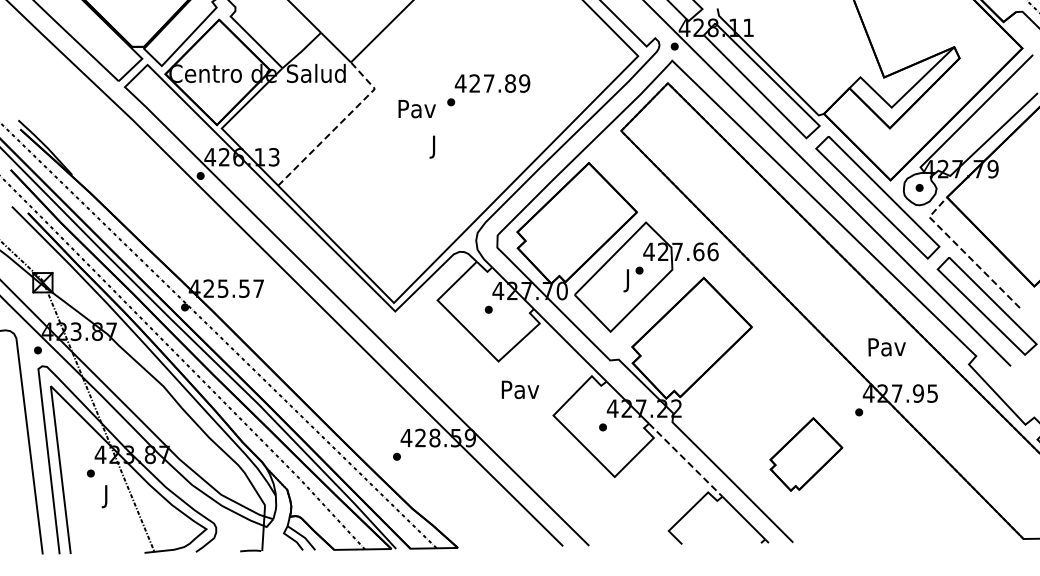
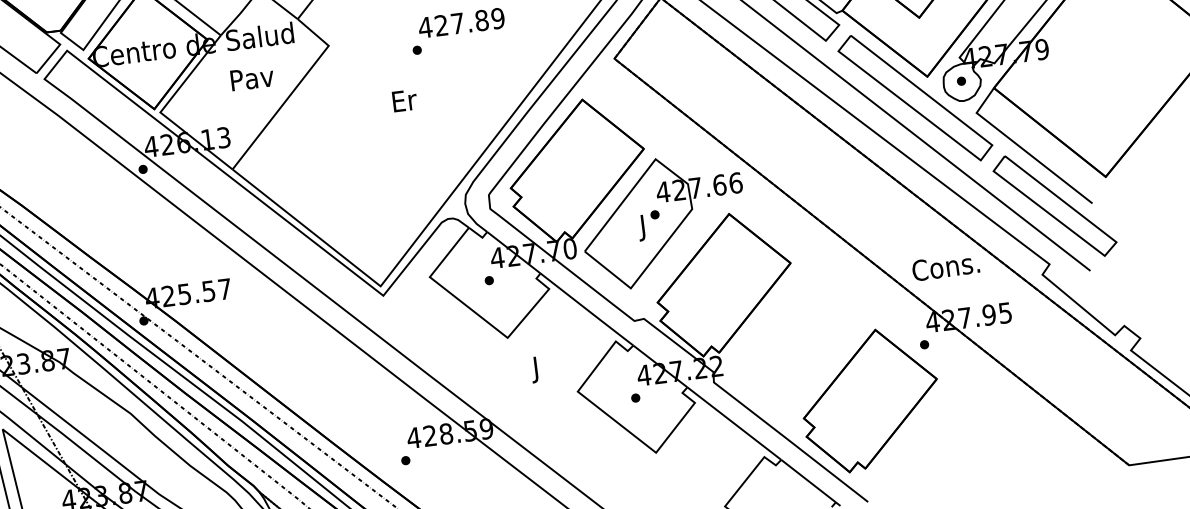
text: (416, 109) -> (251, 79), moved
line: (339, 124) -> (293, 91), dashed -> solid
text: (434, 146) -> (404, 102), J -> Er
line: (964, 252) -> (1021, 148), dashed -> solid
text: (885, 347) -> (945, 267), Pav -> Cons.
text: (520, 391) -> (536, 368), Pav -> J
part: (806, 454) -> (870, 400), size x1.67
line: (687, 461) -> (736, 424), dashed -> solid

